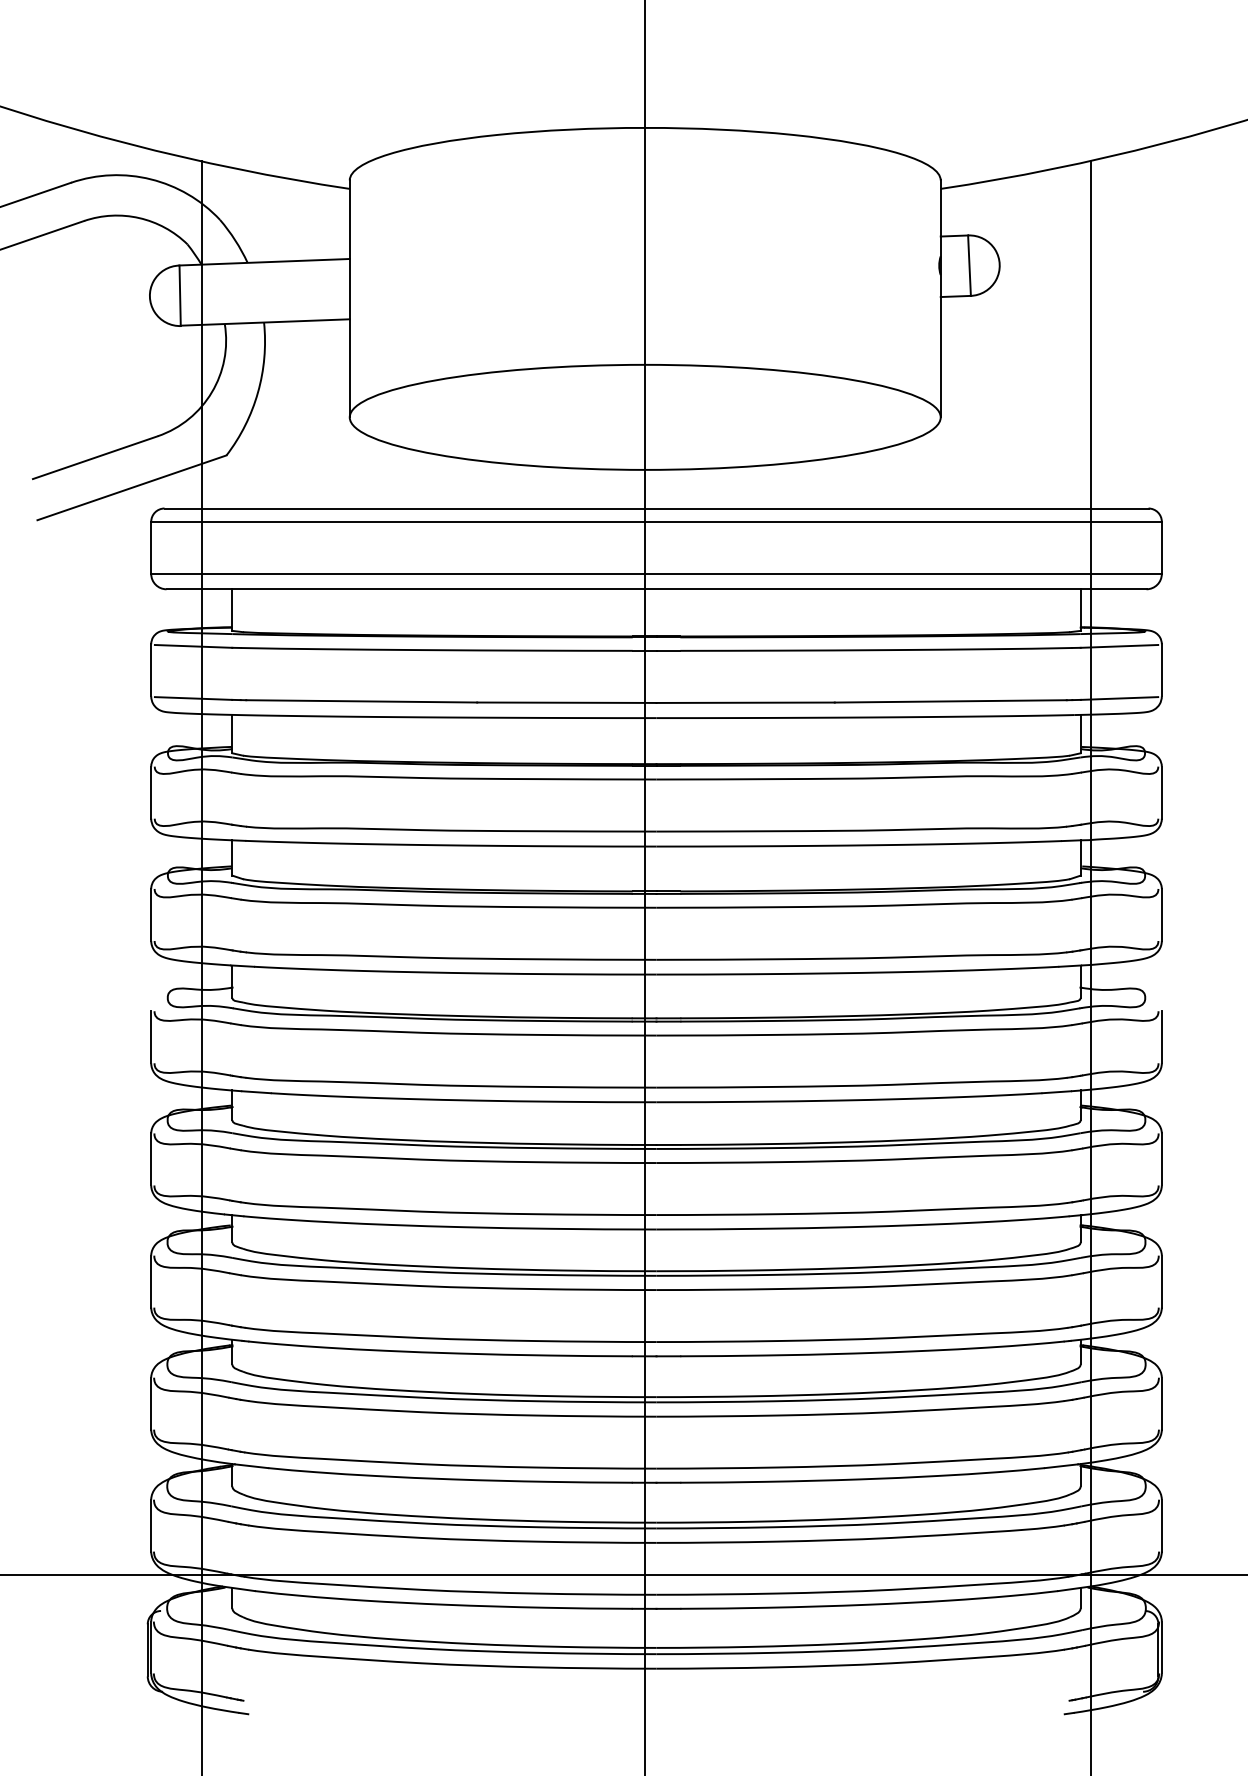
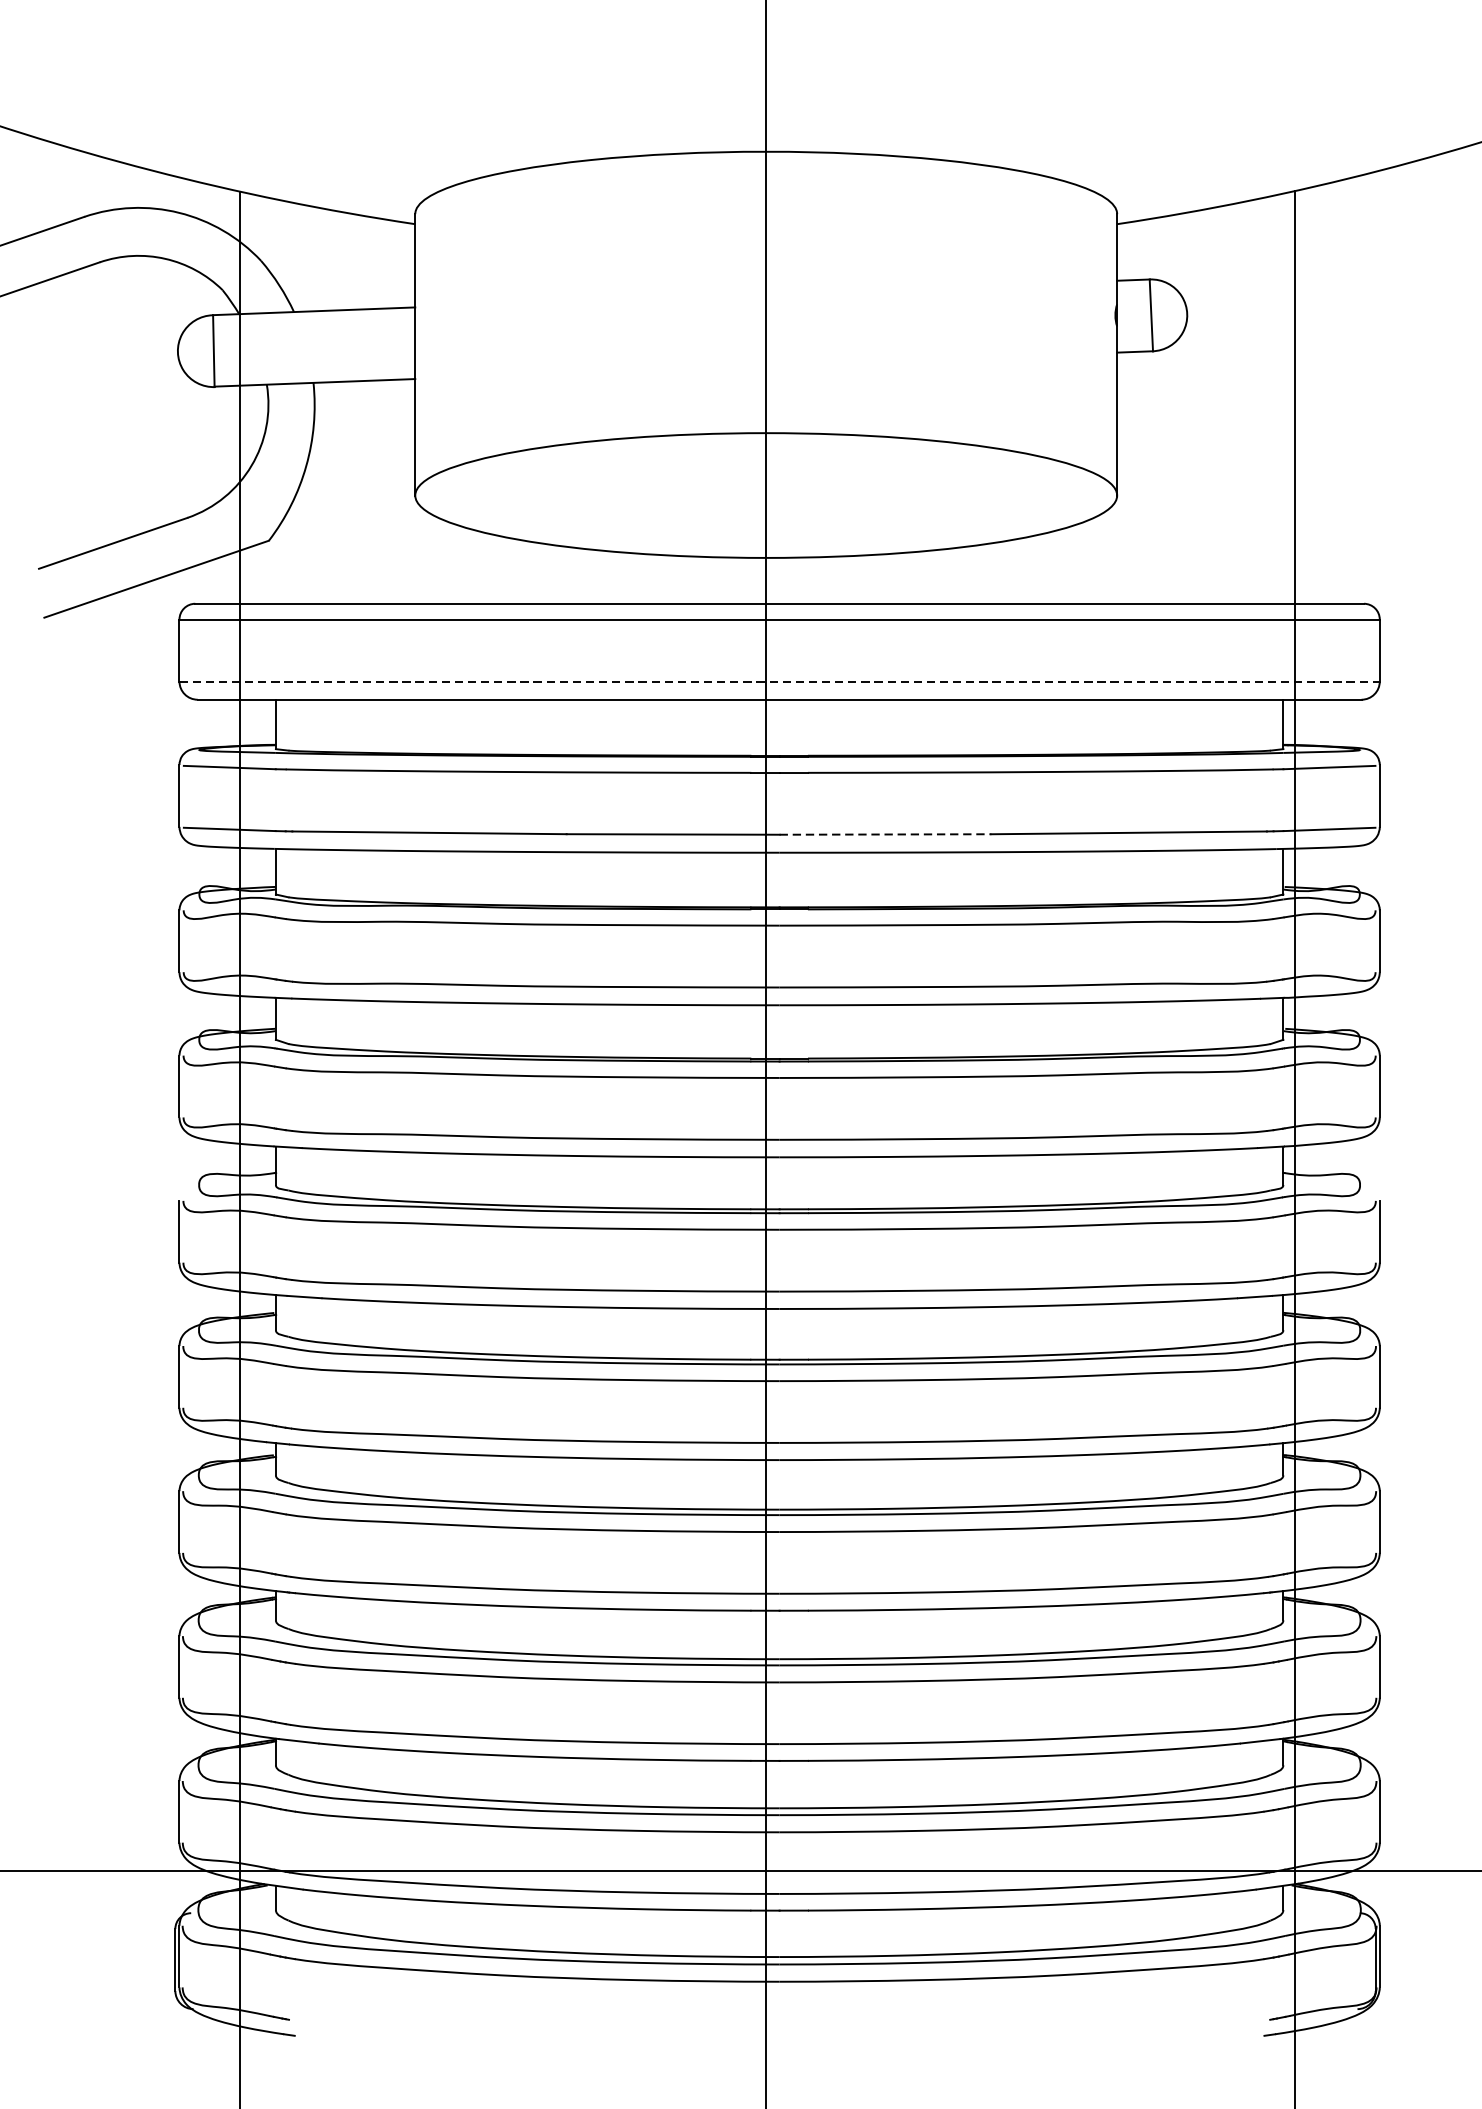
line: (657, 573) -> (780, 680), solid -> dashed
line: (746, 702) -> (886, 834), solid -> dashed

